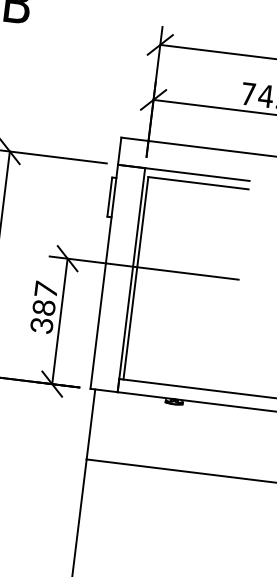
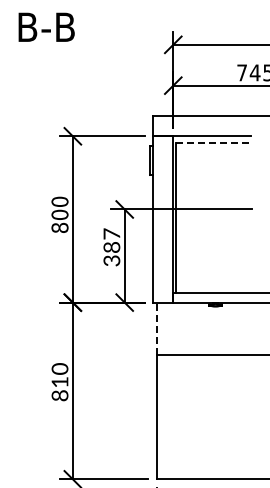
line: (199, 183) -> (214, 142), solid -> dashed
line: (90, 424) -> (156, 328), solid -> dashed

